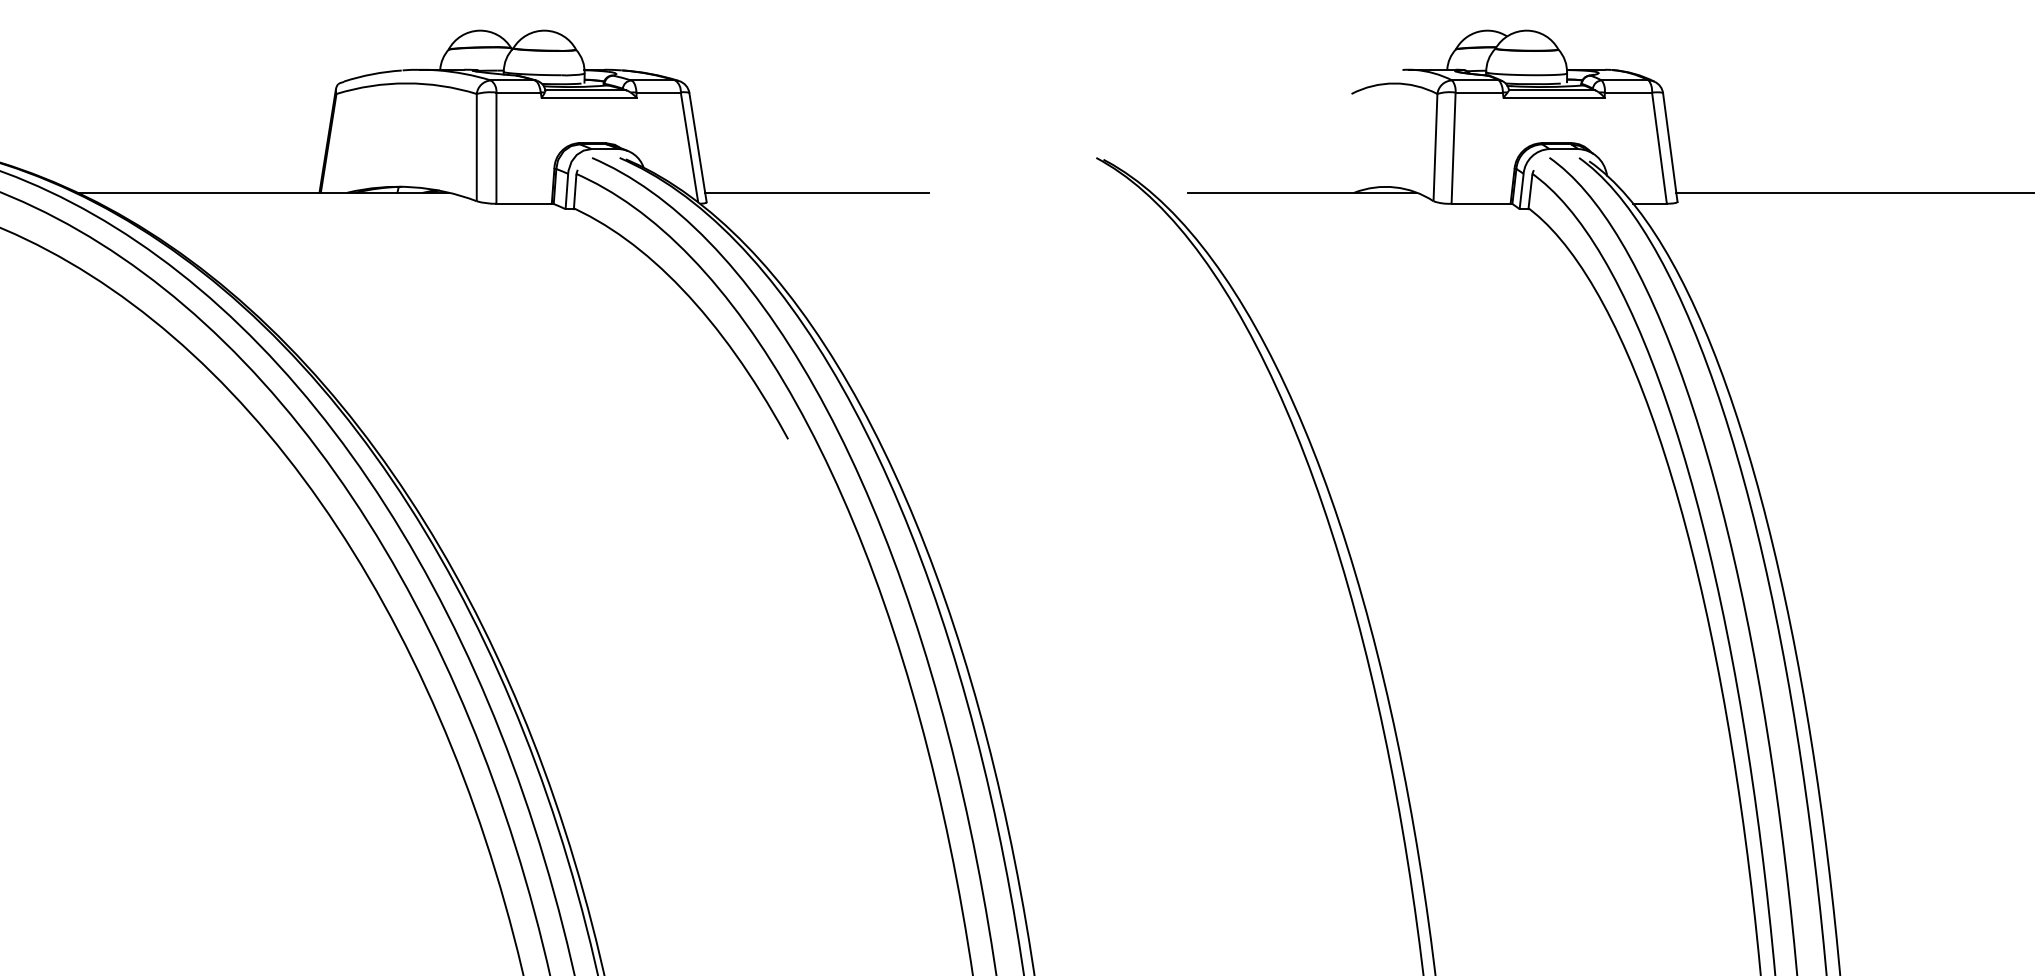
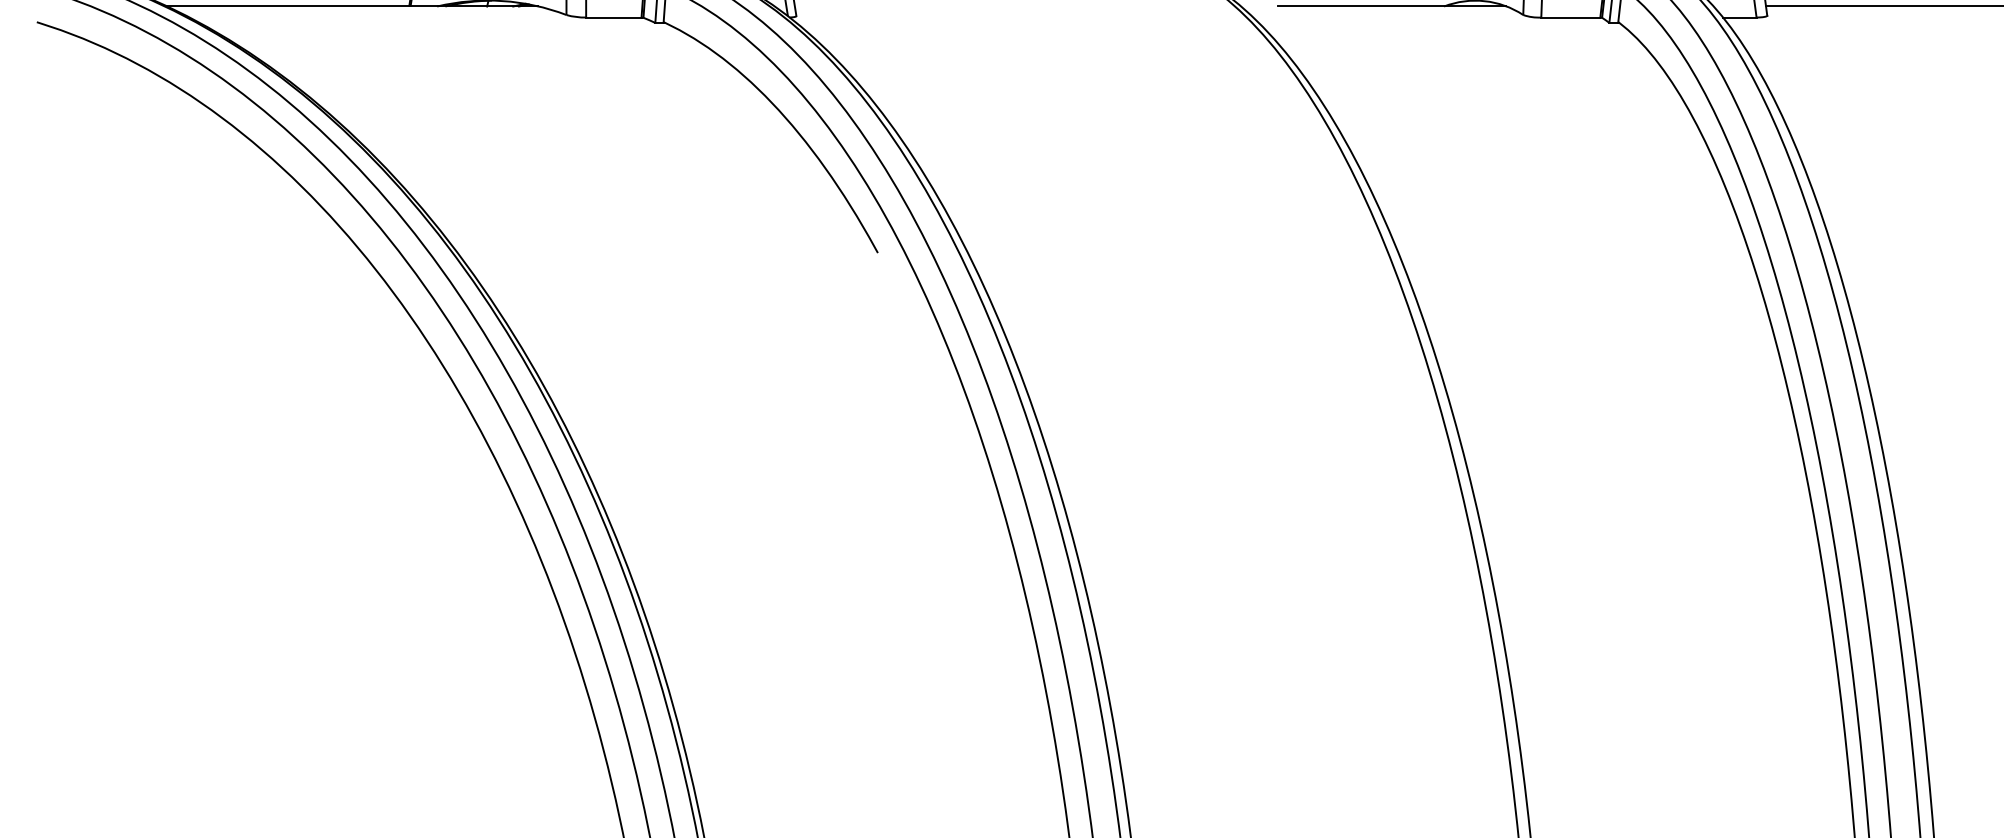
line: (816, 192) -> (906, 6), removed

